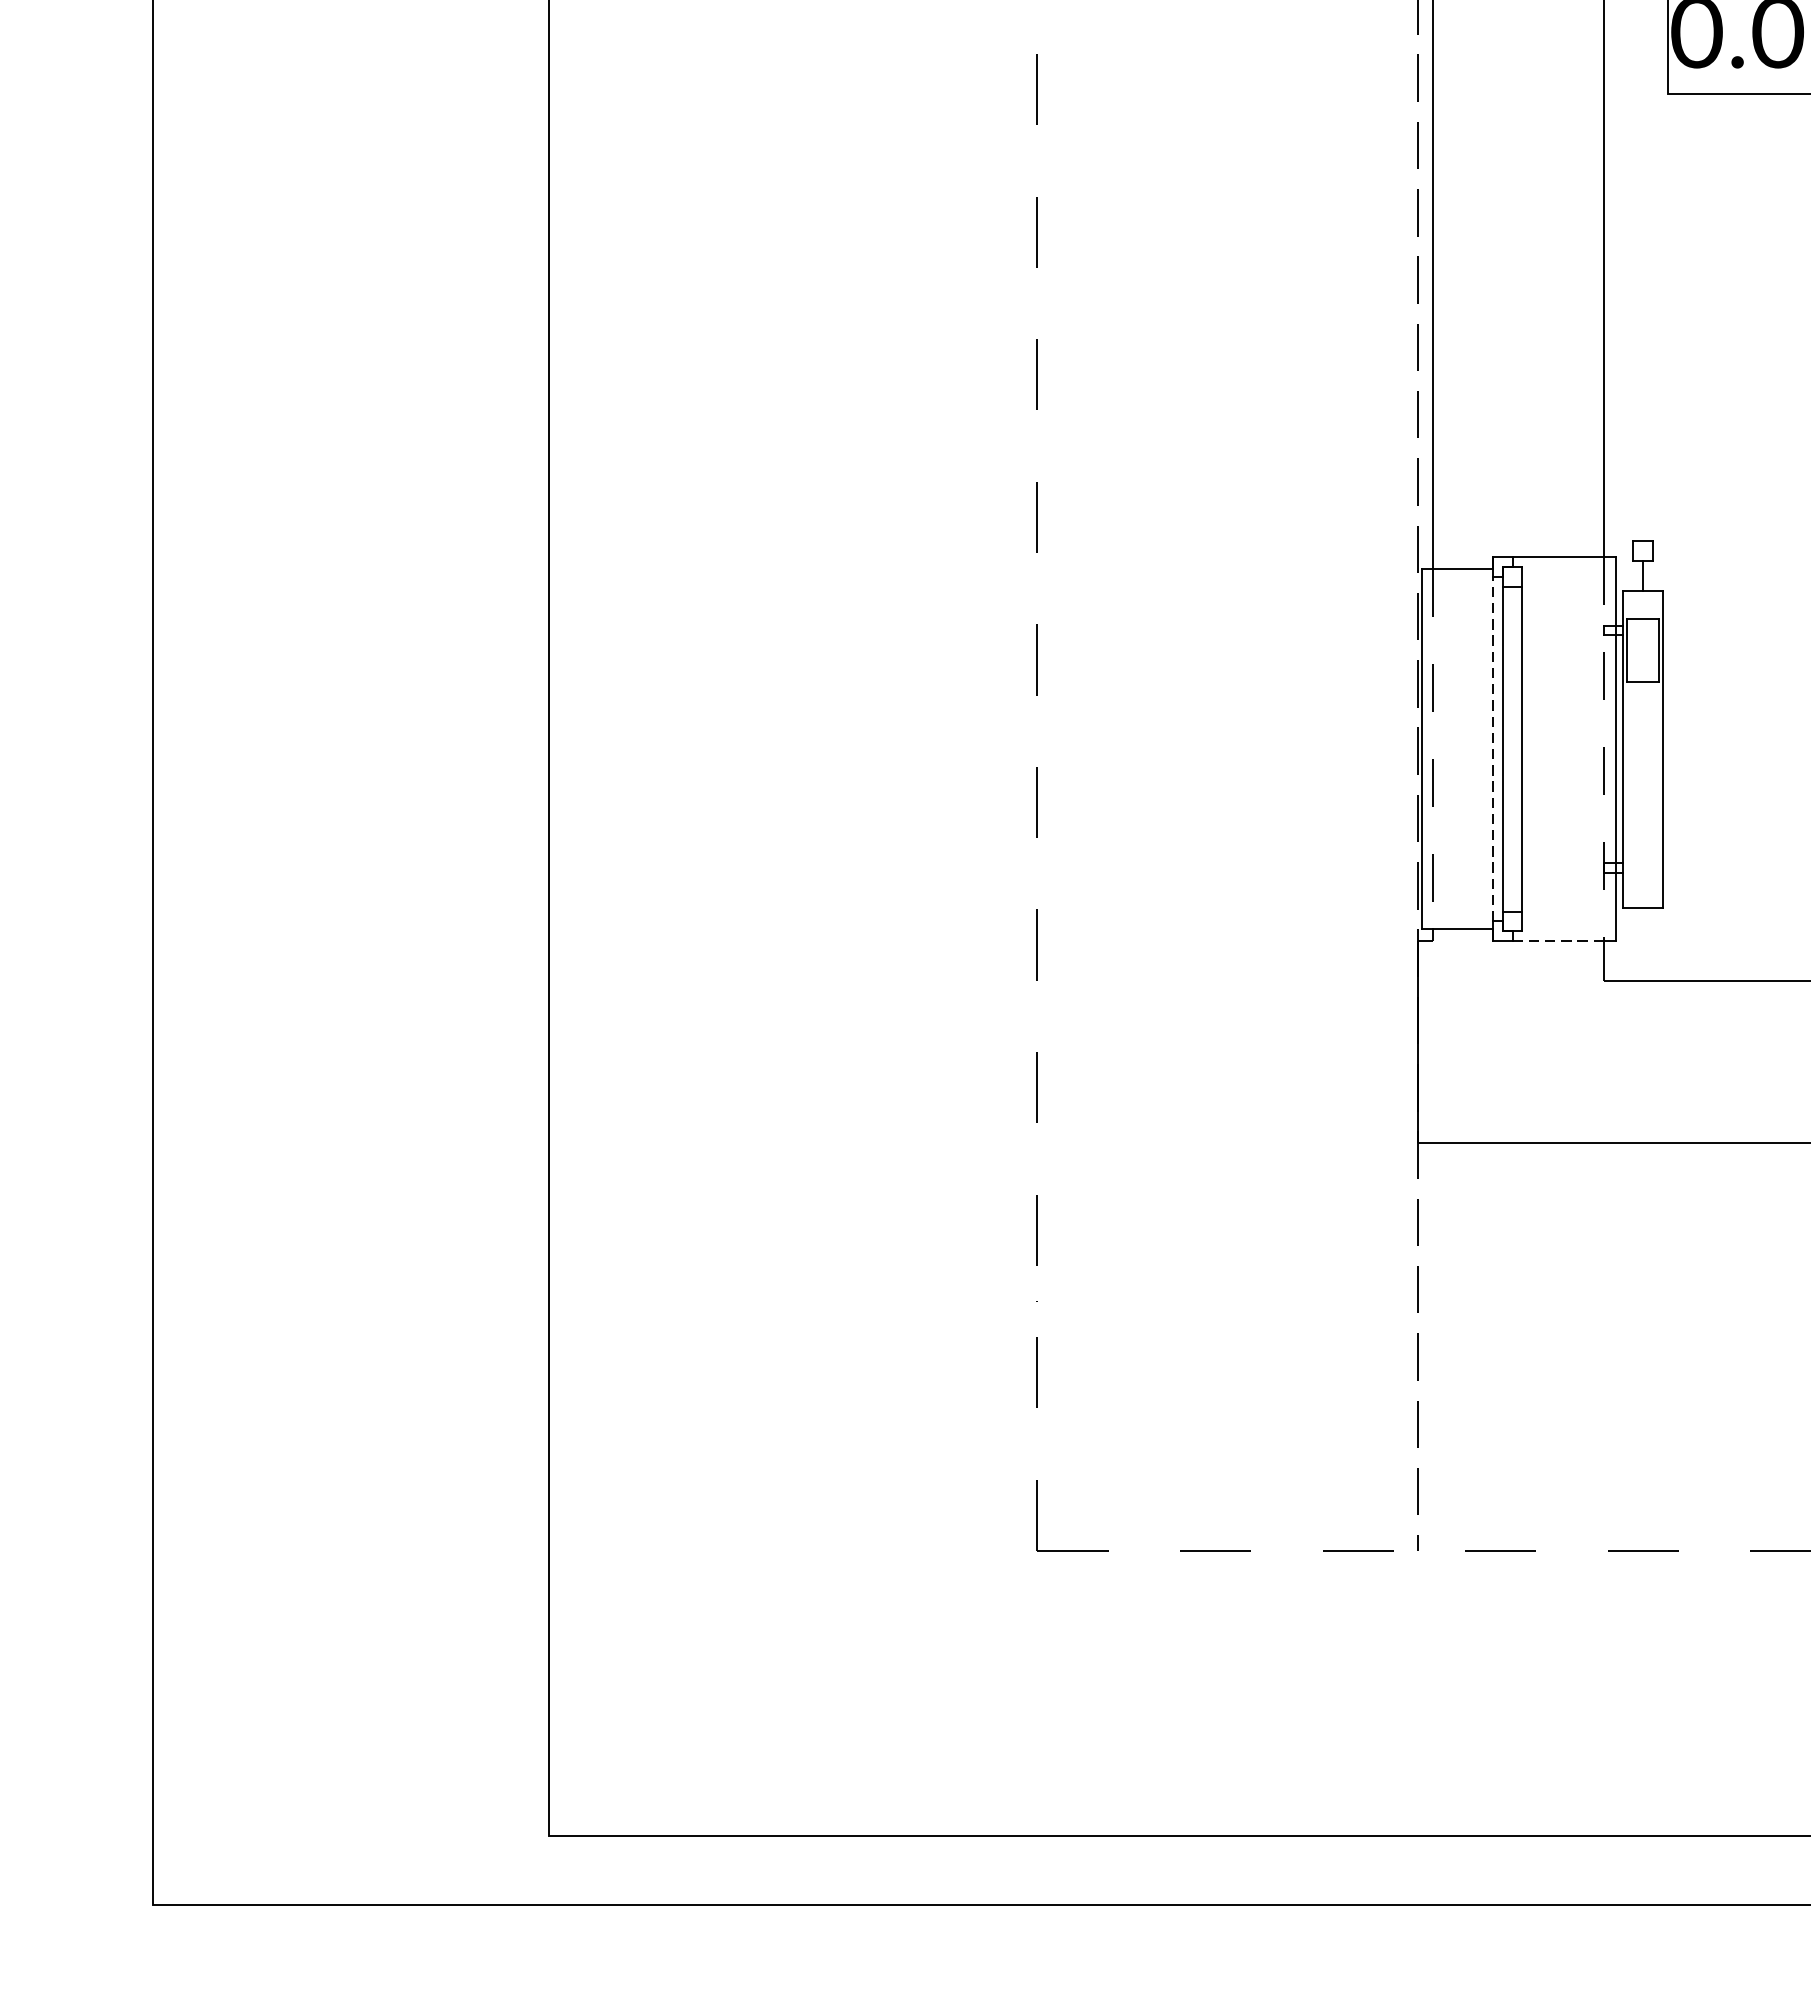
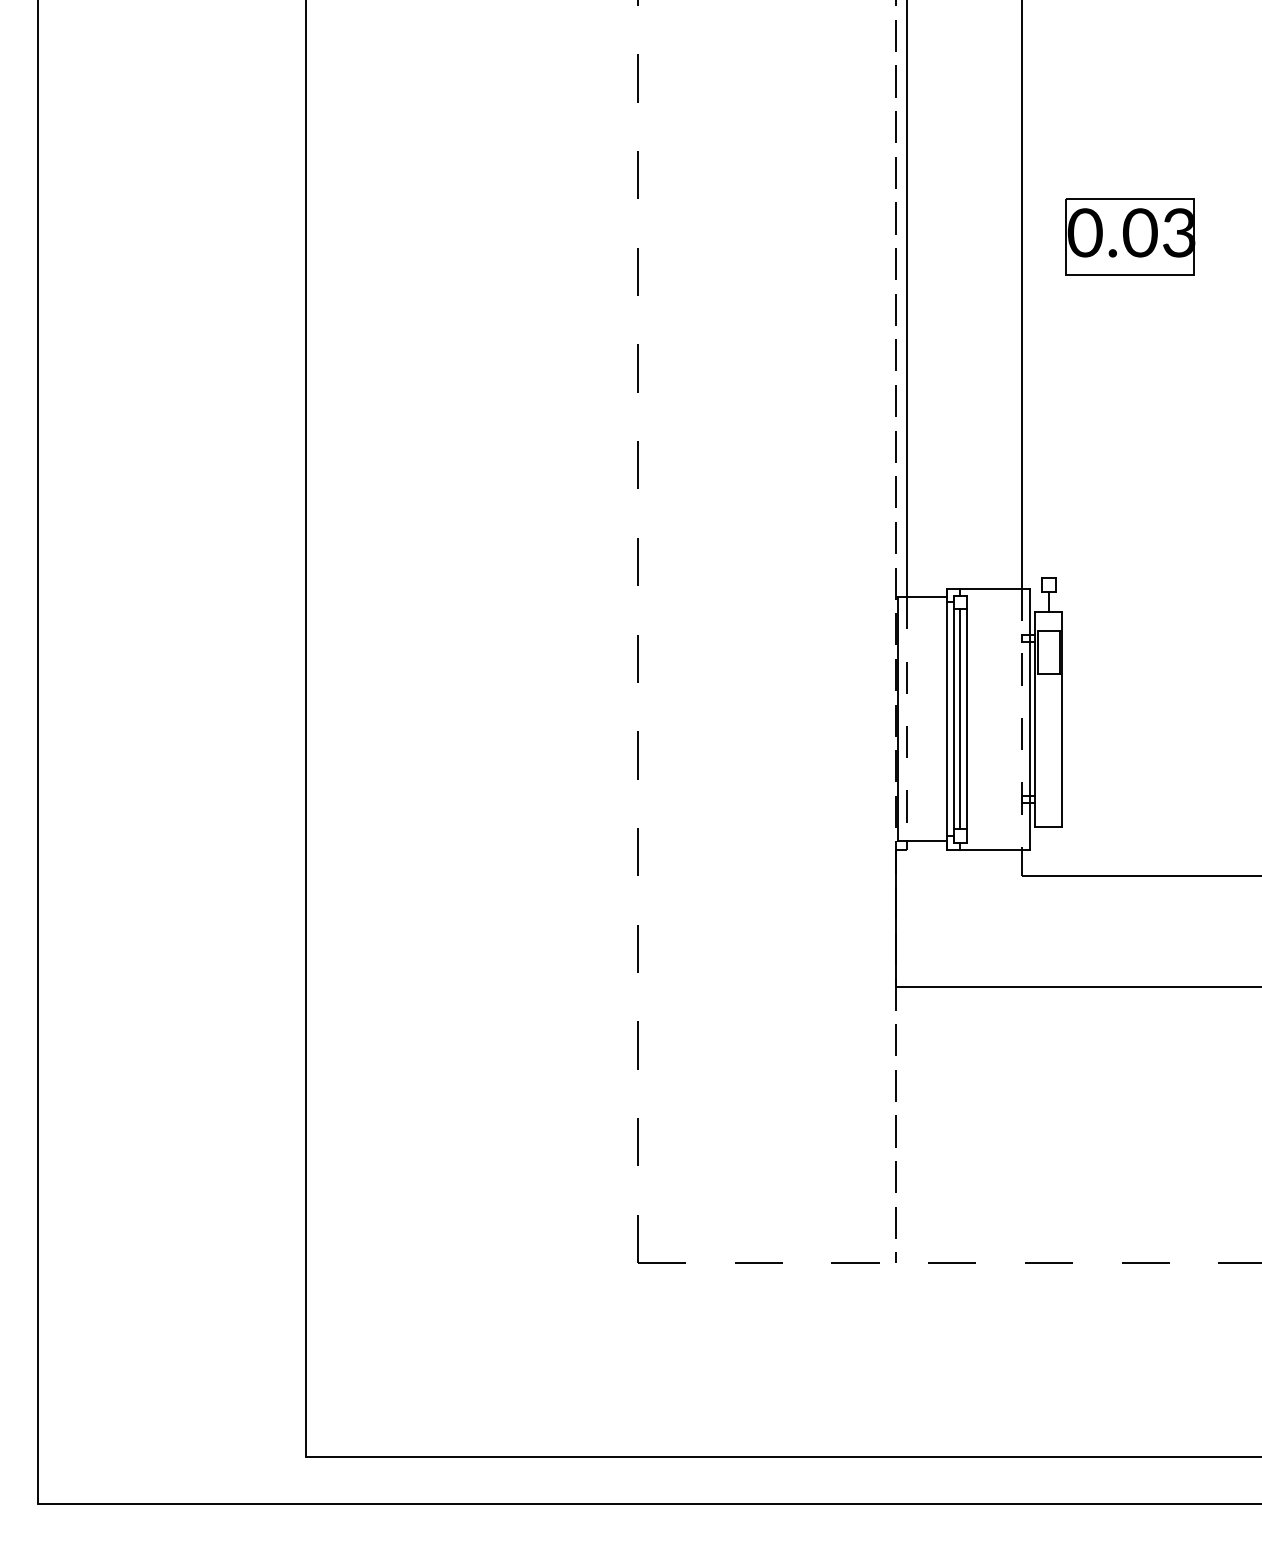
line: (1492, 749) -> (946, 719), dashed -> solid
line: (1512, 749) -> (960, 719), added
line: (1558, 941) -> (991, 849), dashed -> solid

